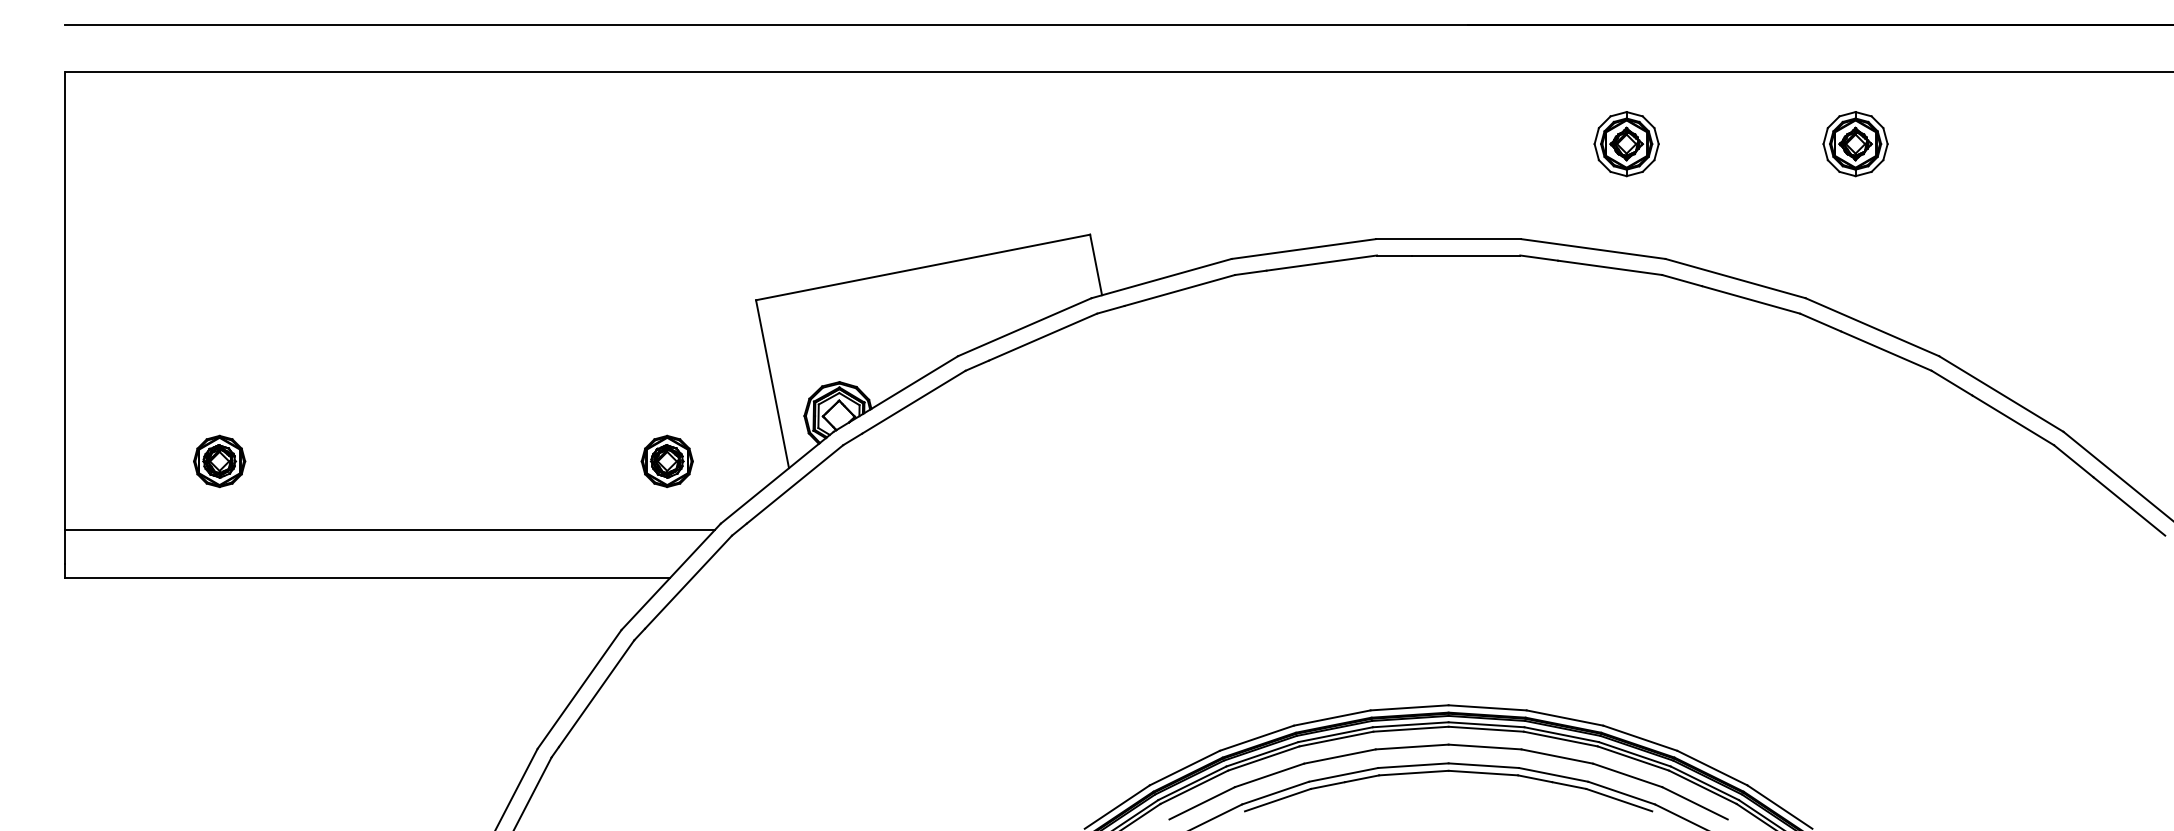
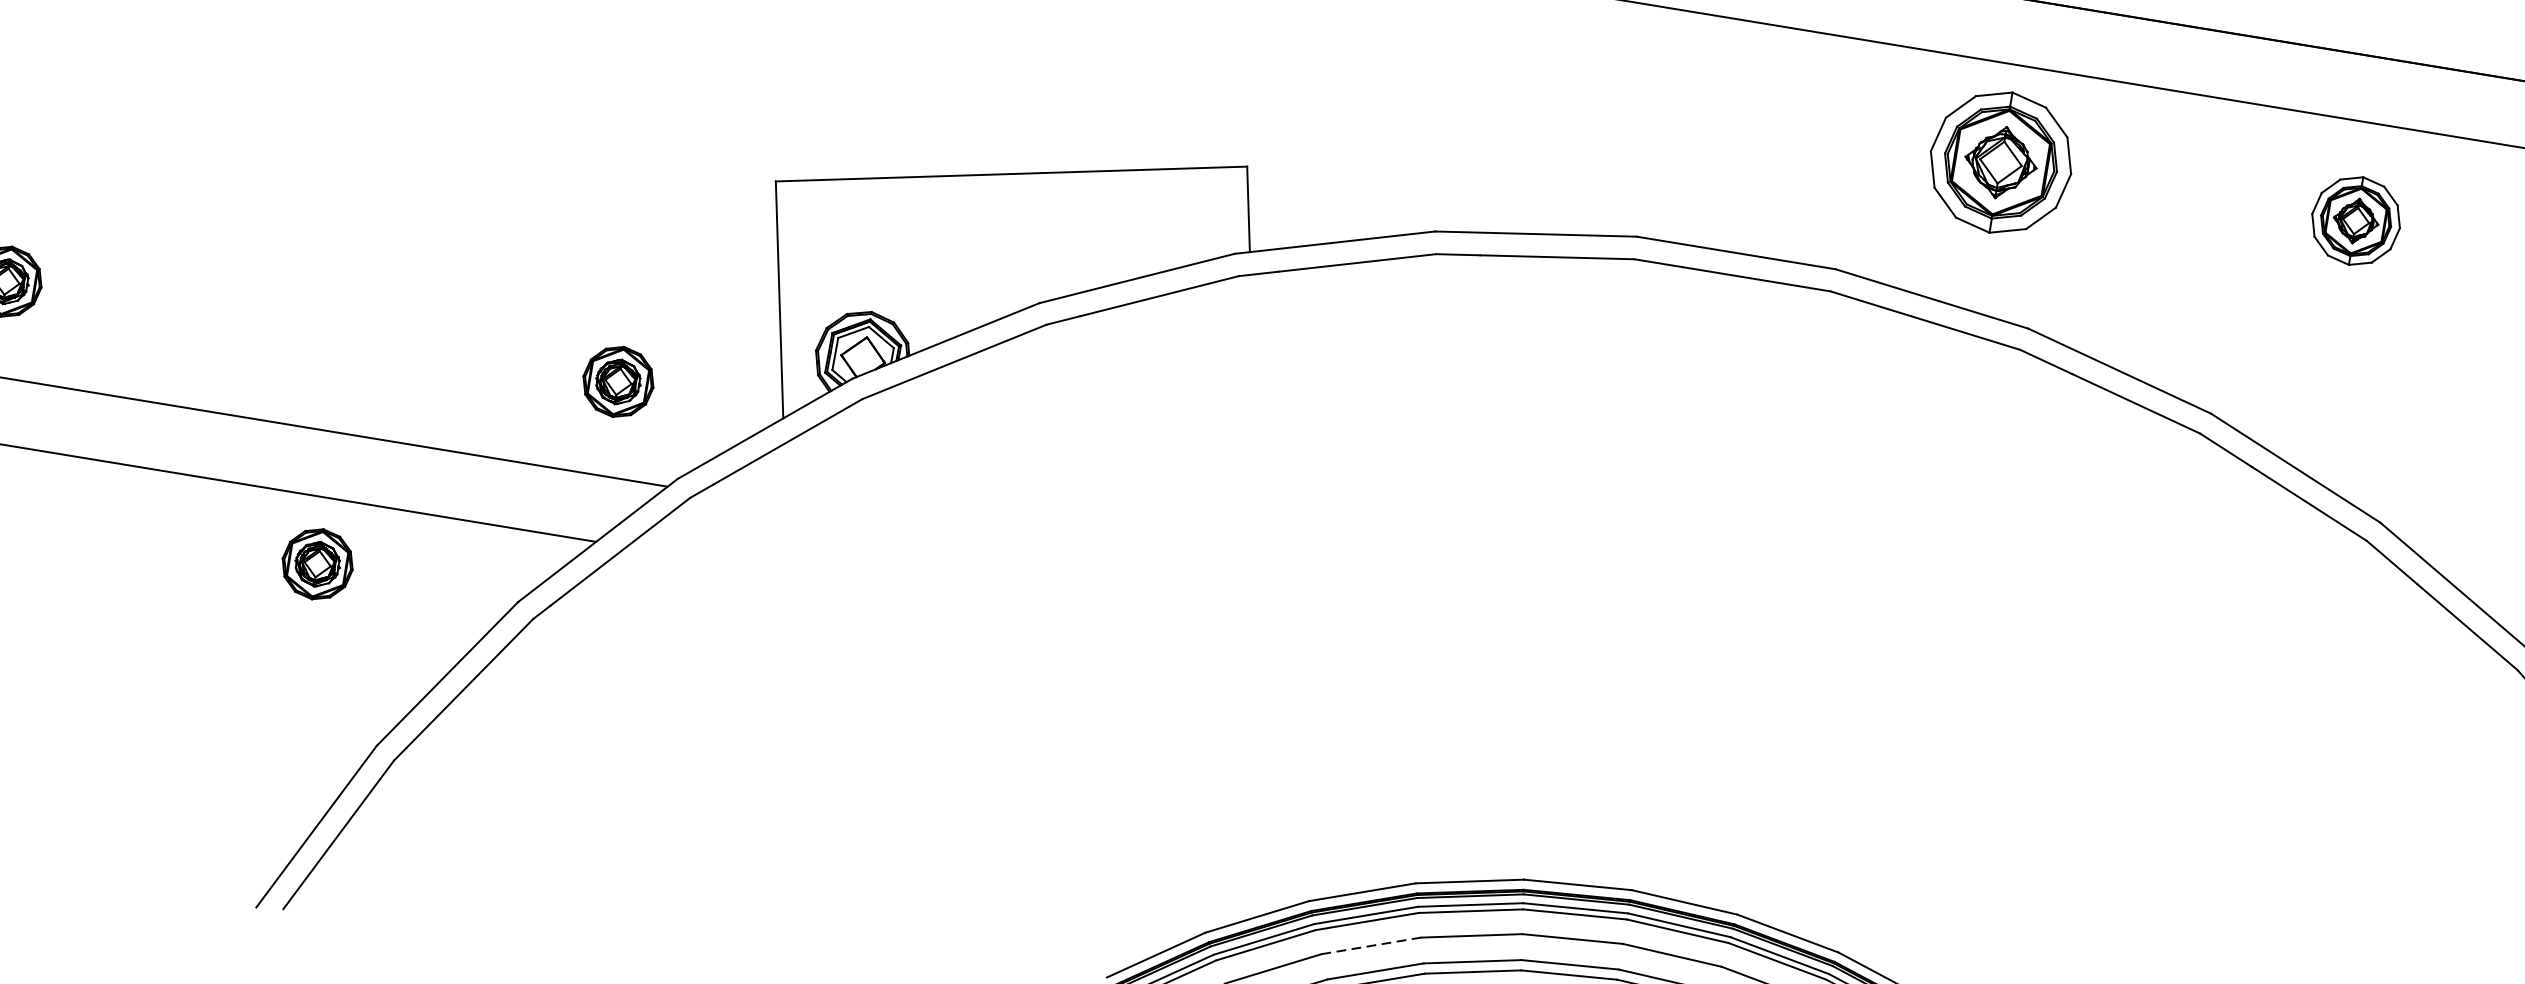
part: (1626, 144) -> (2000, 163), size x1.6
part: (1855, 144) -> (2355, 221), moved
part: (473, 626) -> (316, 564), added
line: (1269, 775) -> (1371, 946), solid -> dashed

